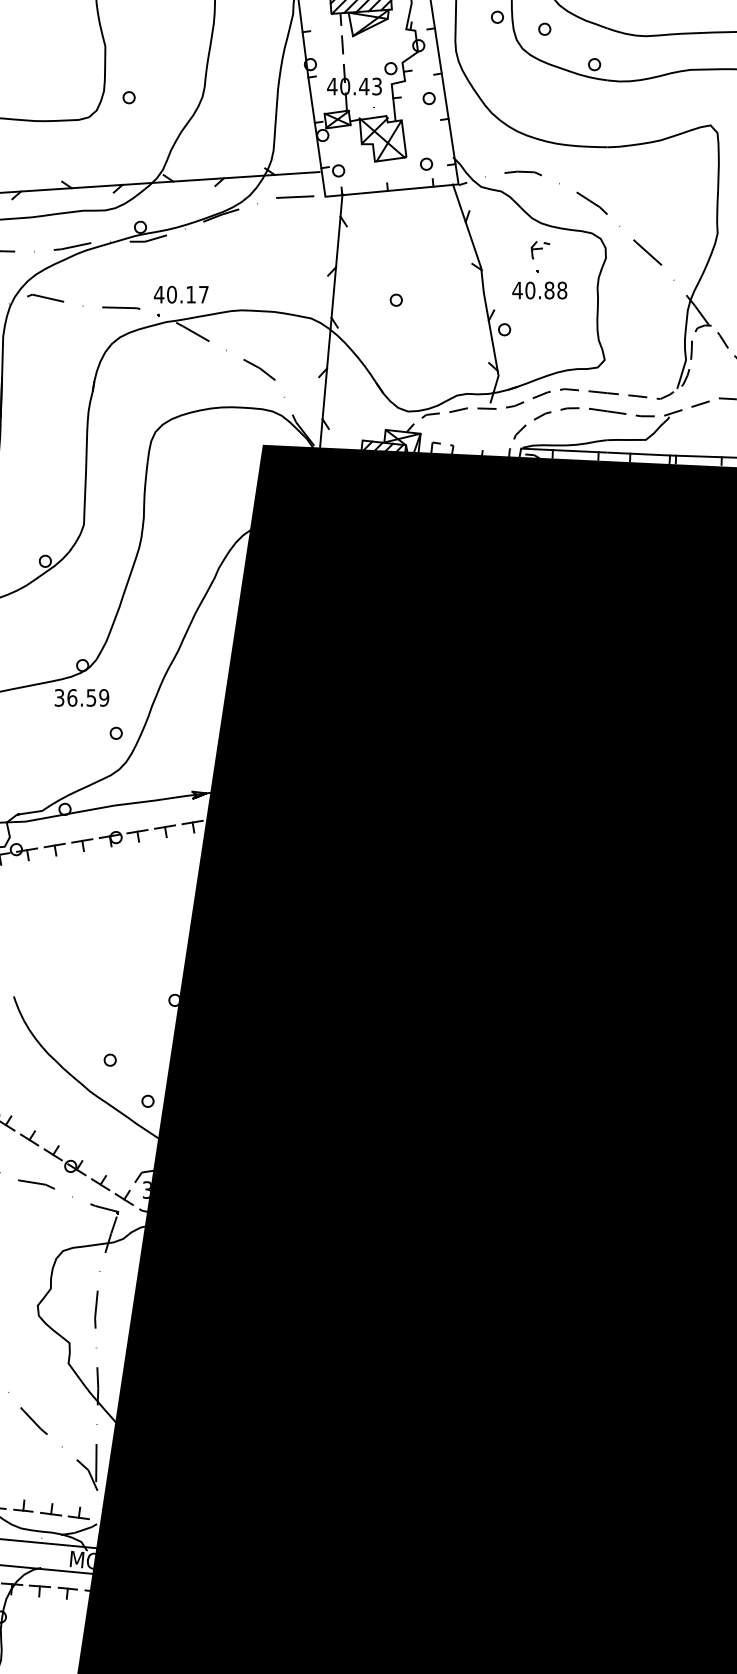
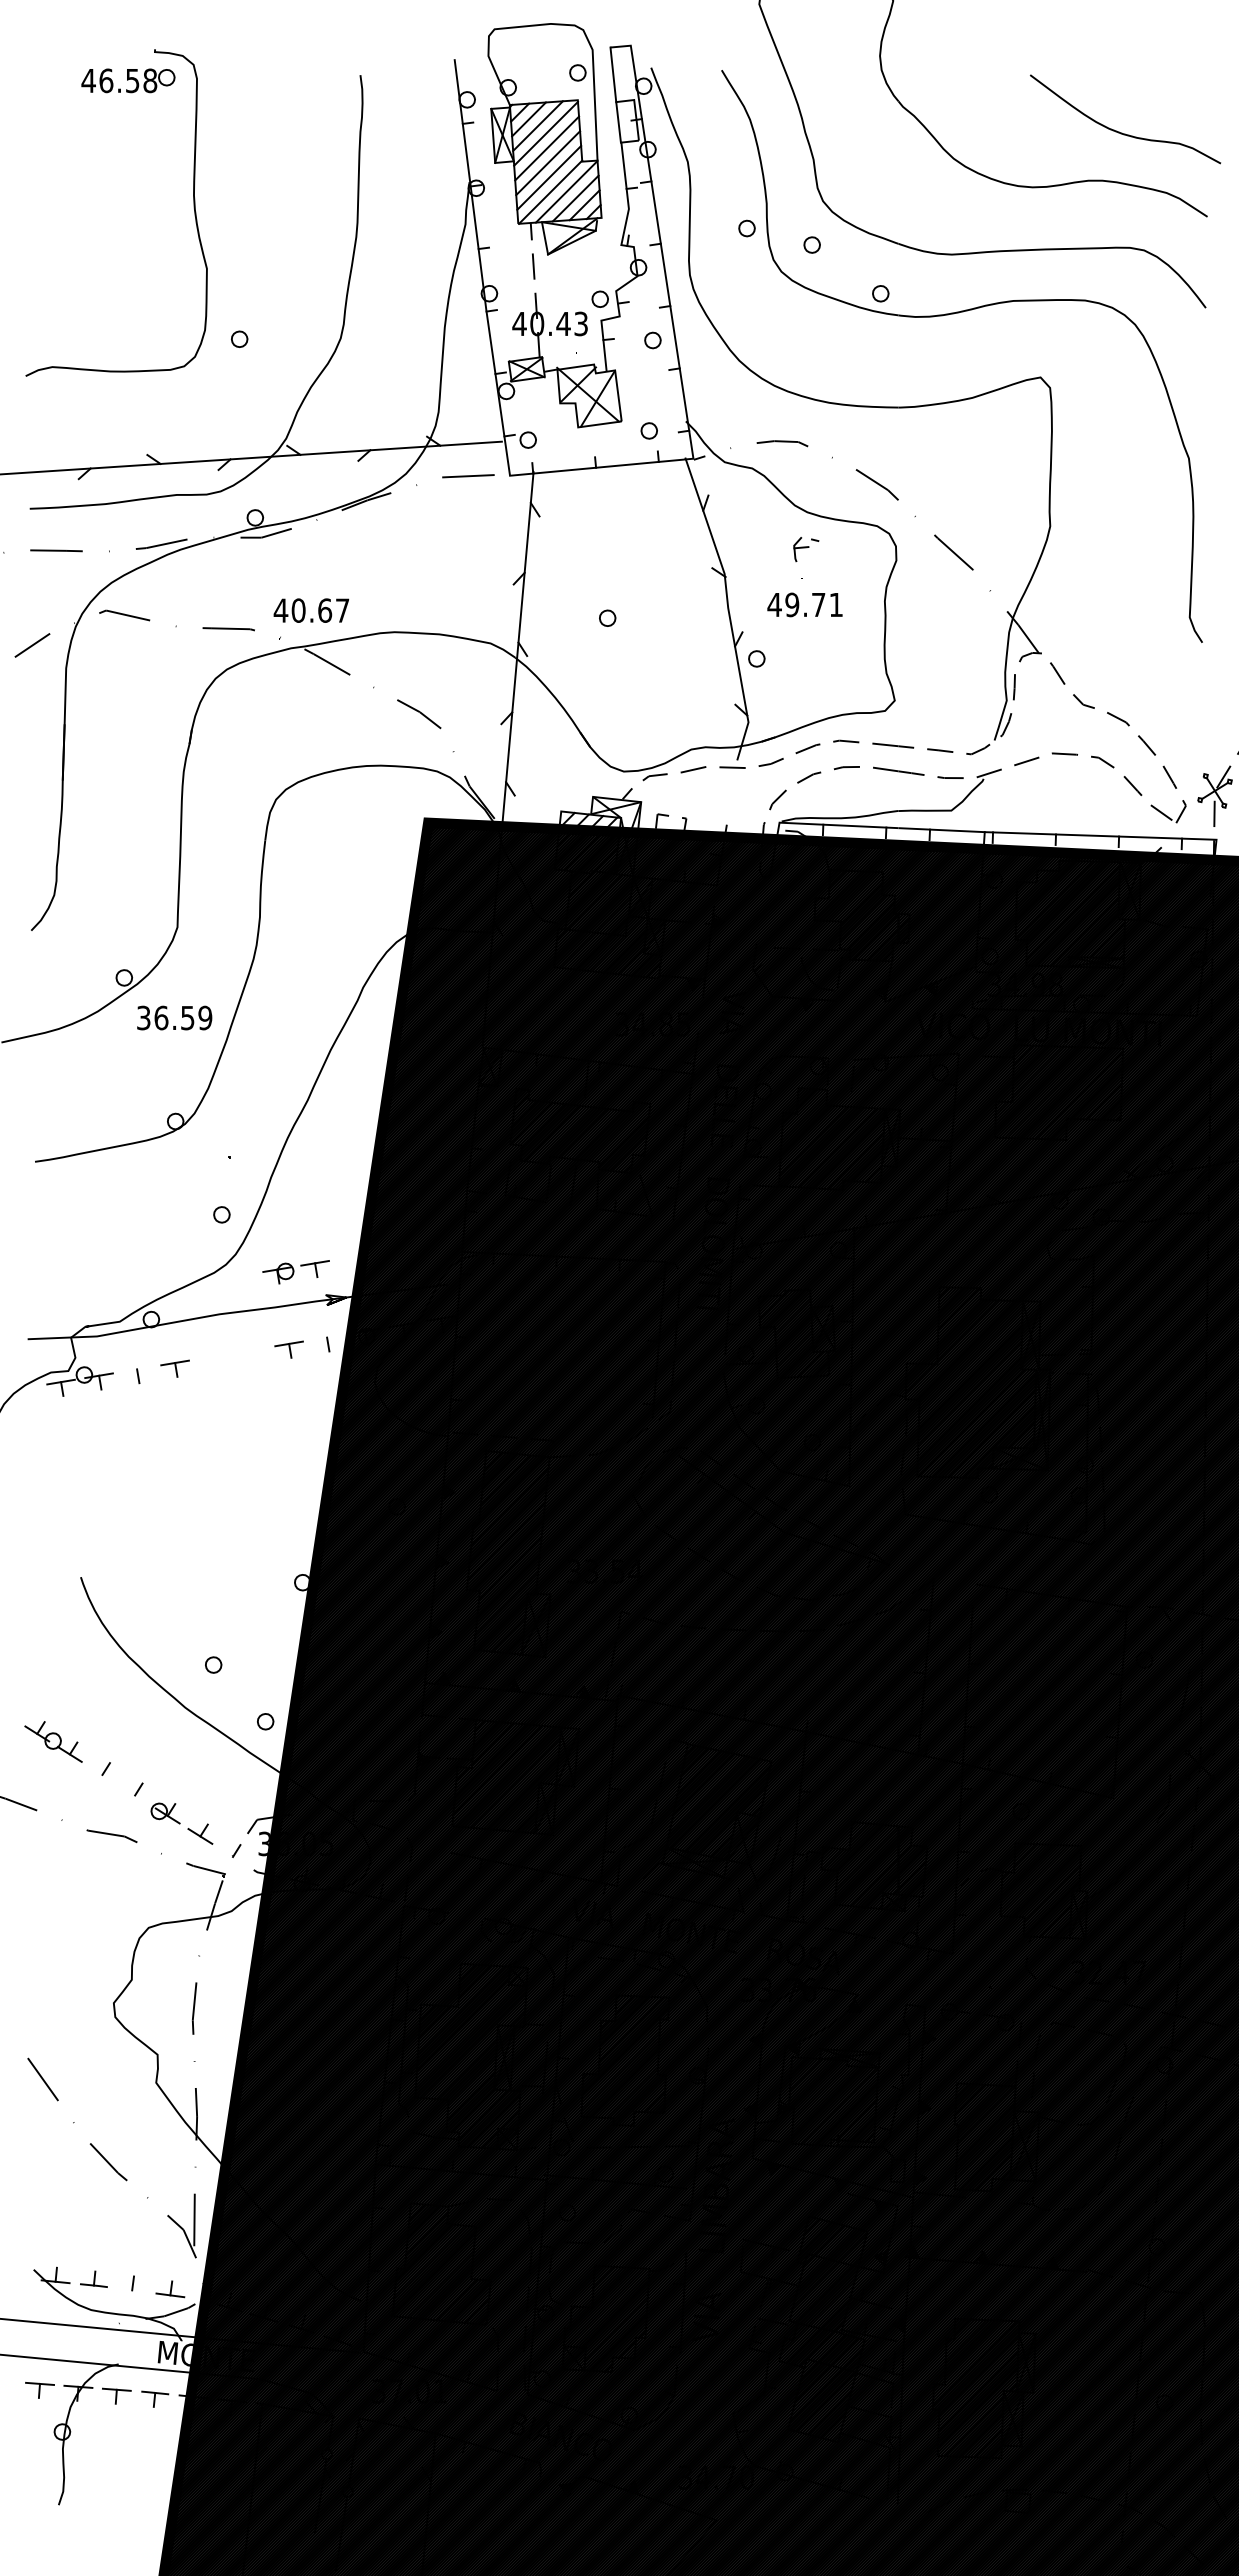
text: (546, 290) -> (814, 604), 40.88 -> 49.71
text: (191, 294) -> (325, 610), 40.17 -> 40.67
text: (81, 697) -> (174, 1017), moved
line: (192, 822) -> (326, 1337), removed
part: (123, 838) -> (295, 1272), moved
line: (54, 845) -> (136, 1369), removed
line: (29, 1139) -> (102, 1774), removed
line: (52, 1154) -> (134, 1794), removed
line: (123, 1199) -> (232, 1856), removed
line: (51, 1514) -> (132, 2290), removed

